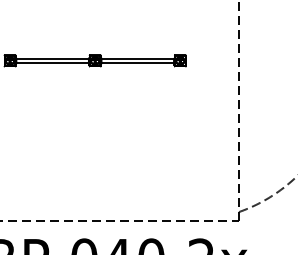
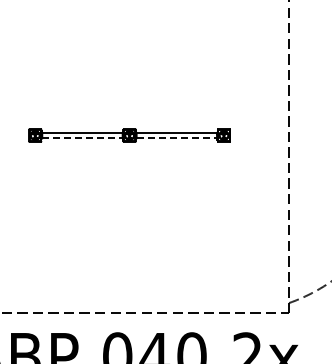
line: (52, 63) -> (82, 138), solid -> dashed
line: (138, 63) -> (177, 138), solid -> dashed

